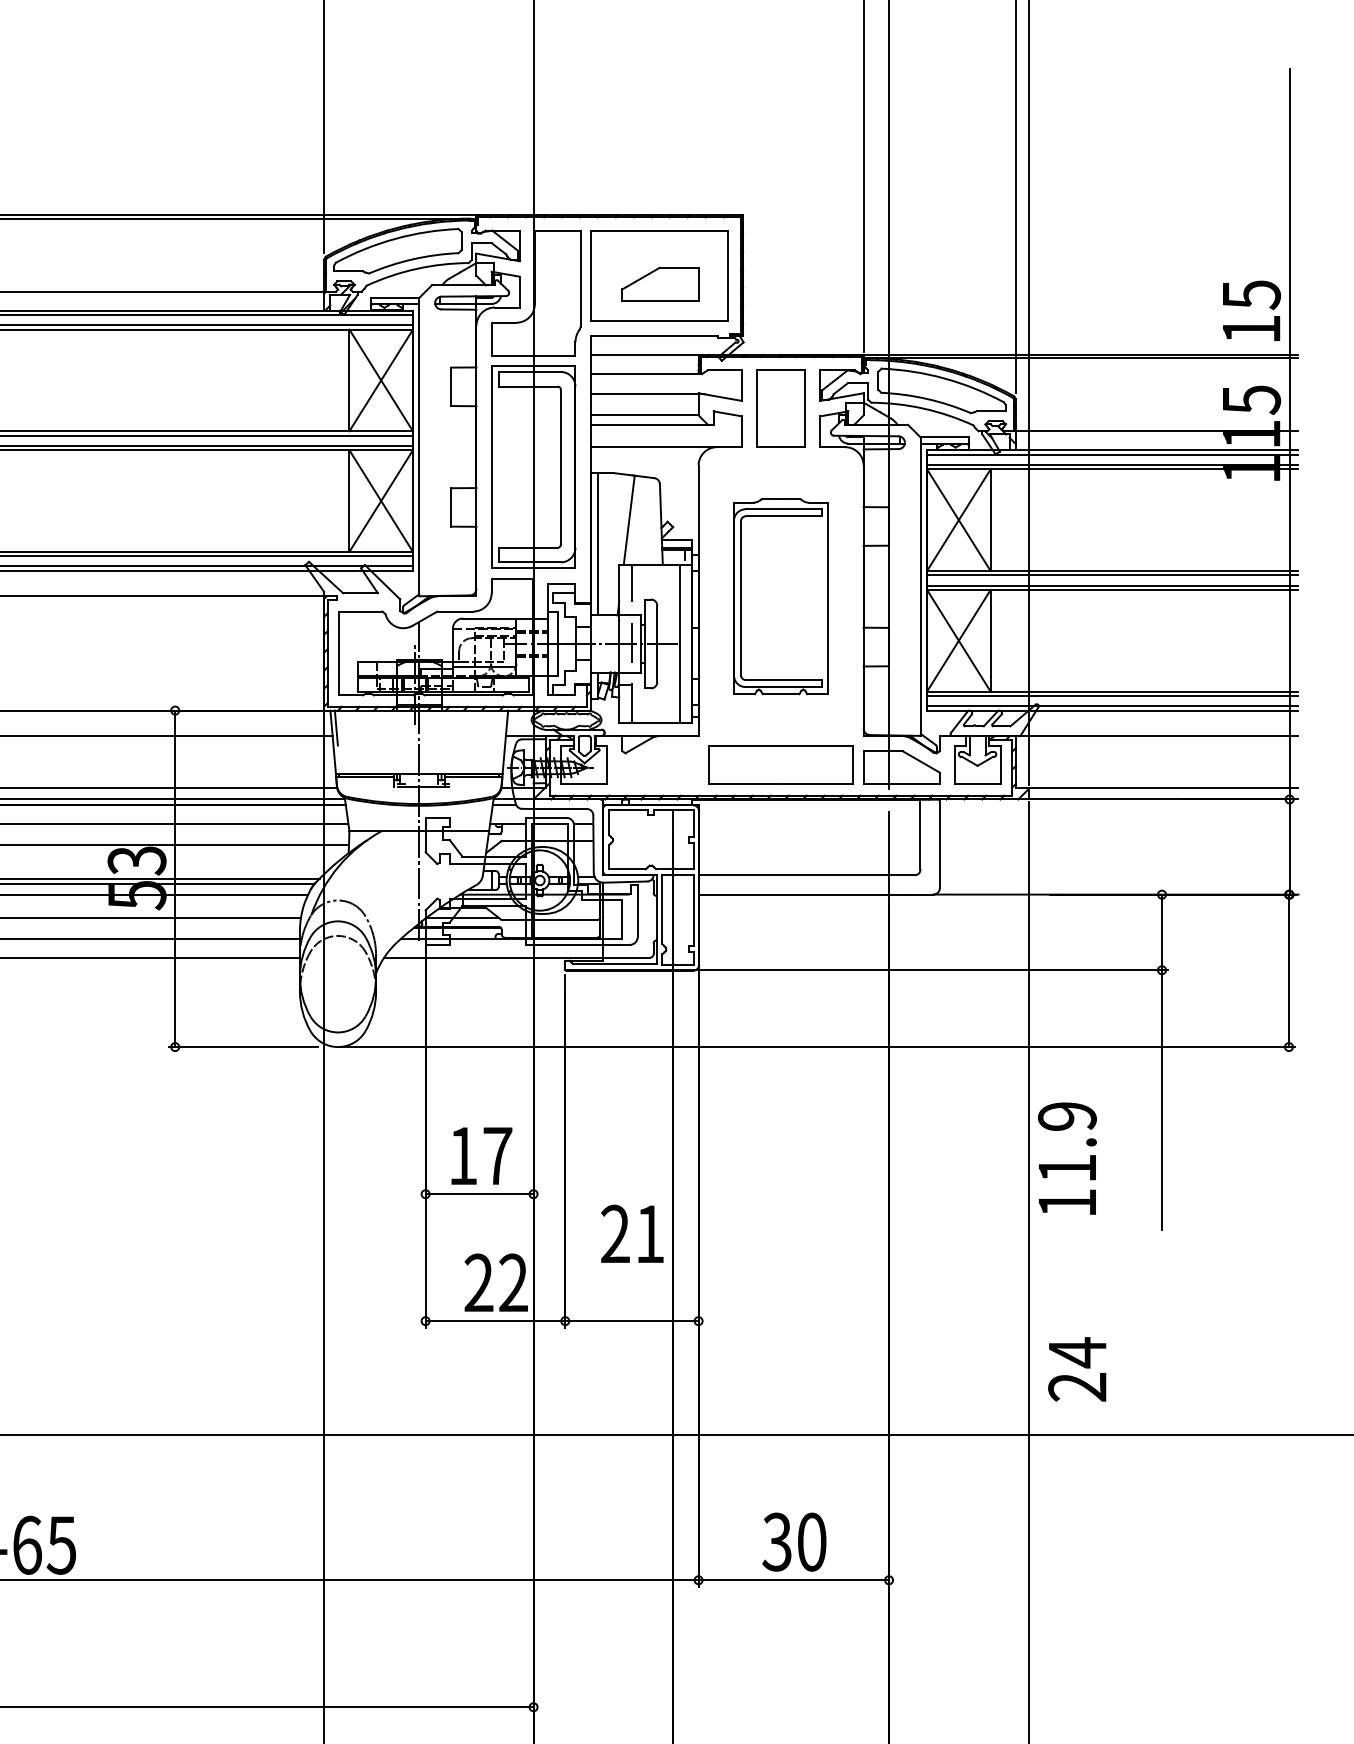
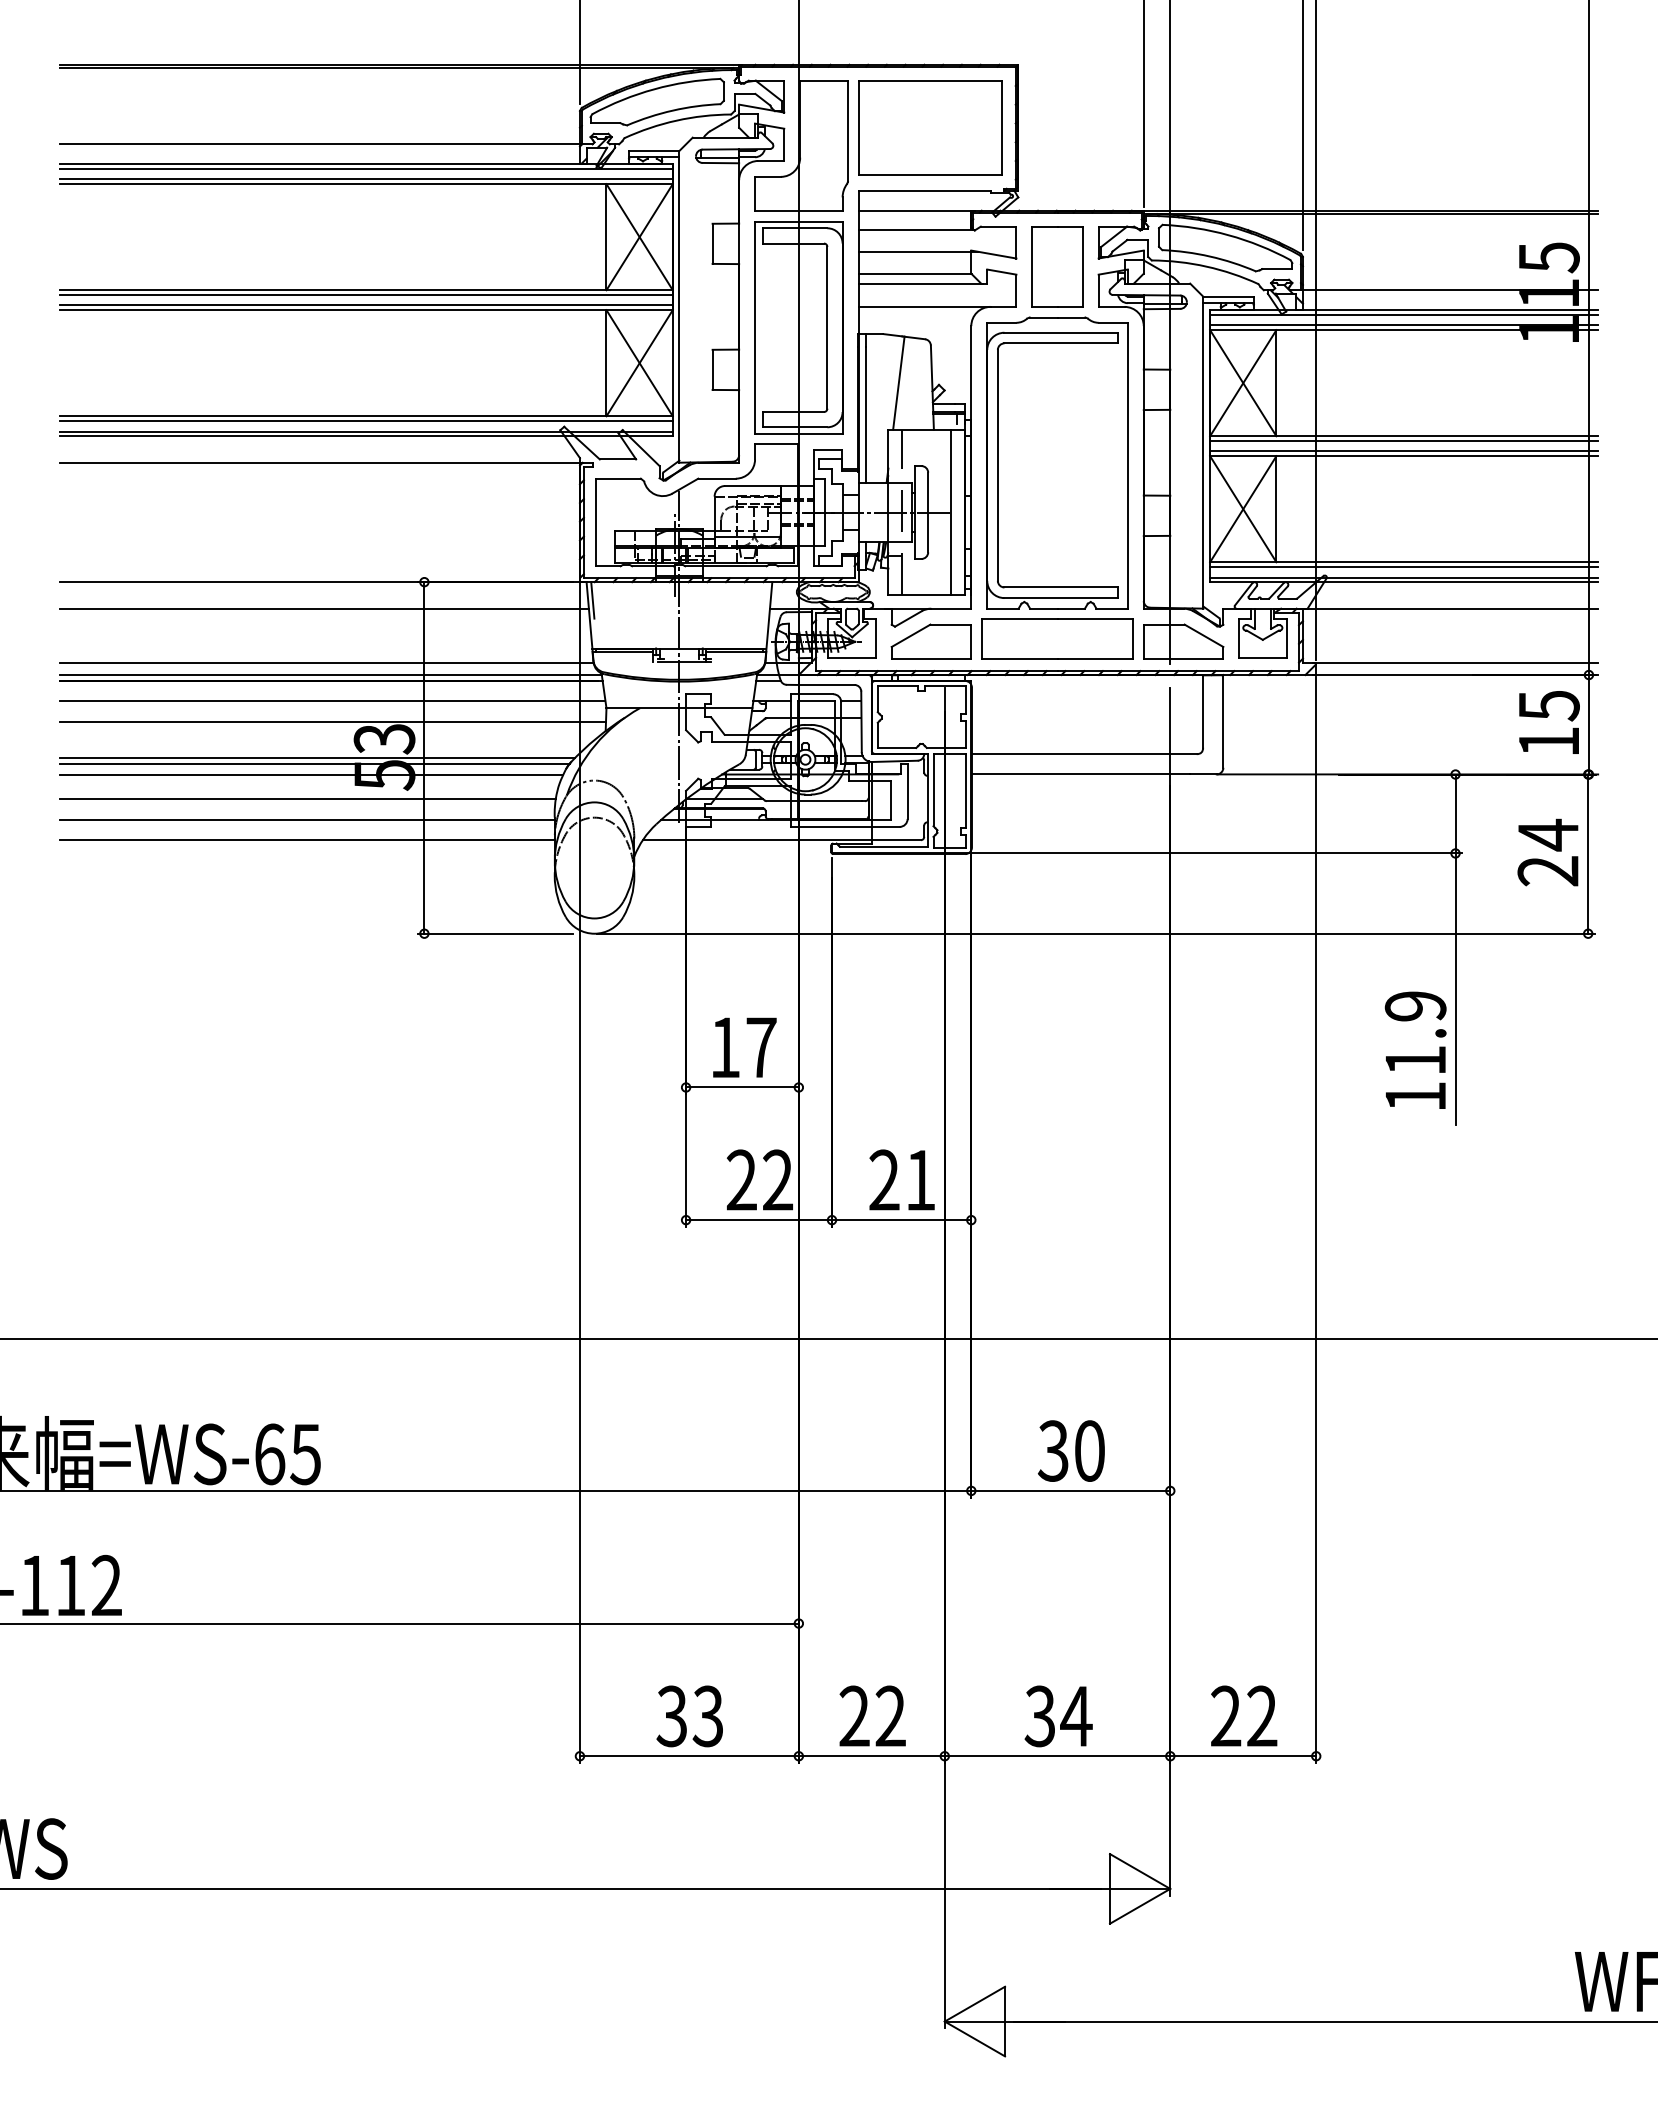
part: (659, 284) -> (930, 641), moved
text: (1251, 310) -> (1549, 722), moved
part: (781, 596) -> (1057, 462), size x1.43
text: (1067, 1157) -> (1415, 1049), moved
text: (631, 1233) -> (901, 1179), moved
text: (1076, 1369) -> (1547, 852), moved

